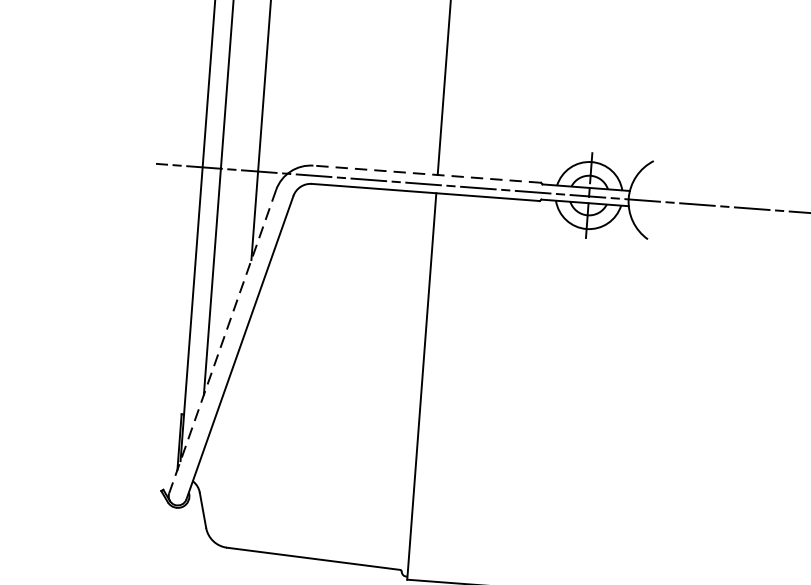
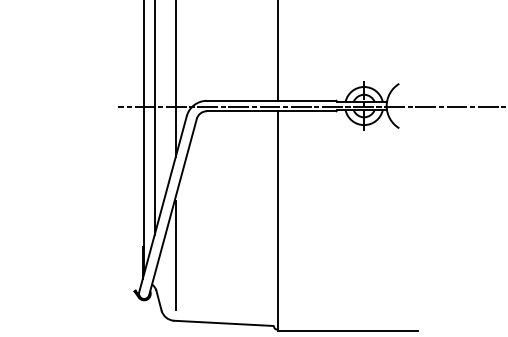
line: (427, 173) -> (271, 100), dashed -> solid
line: (221, 341) -> (162, 204), dashed -> solid
line: (237, 433) -> (175, 255), added

